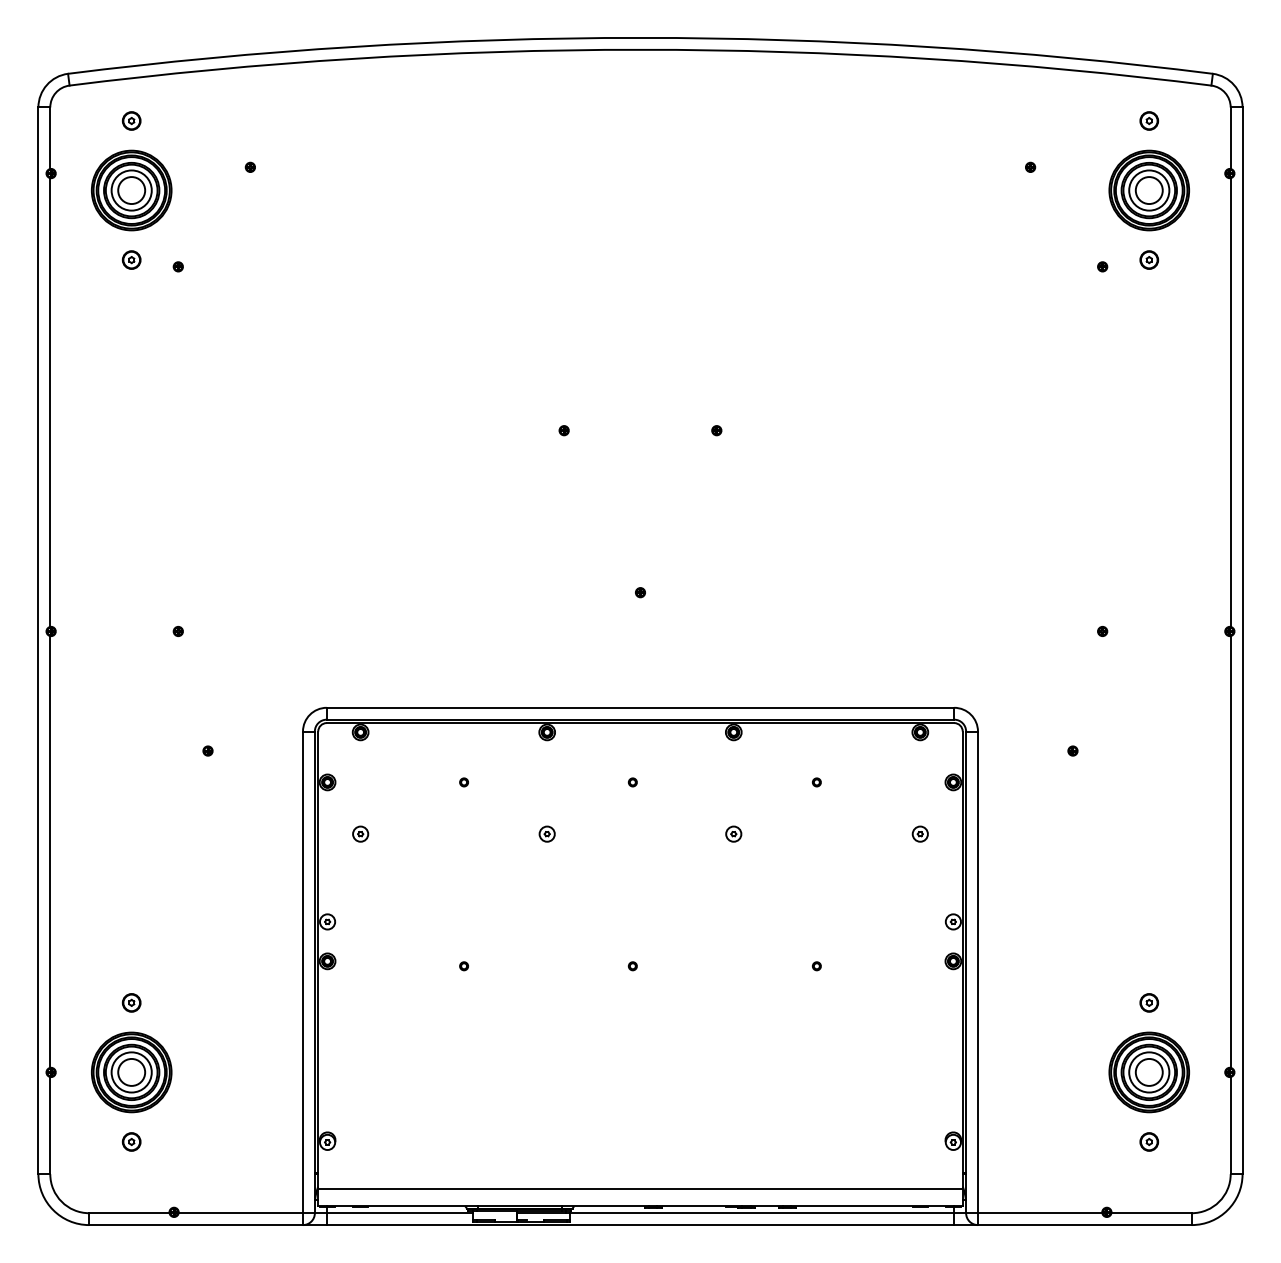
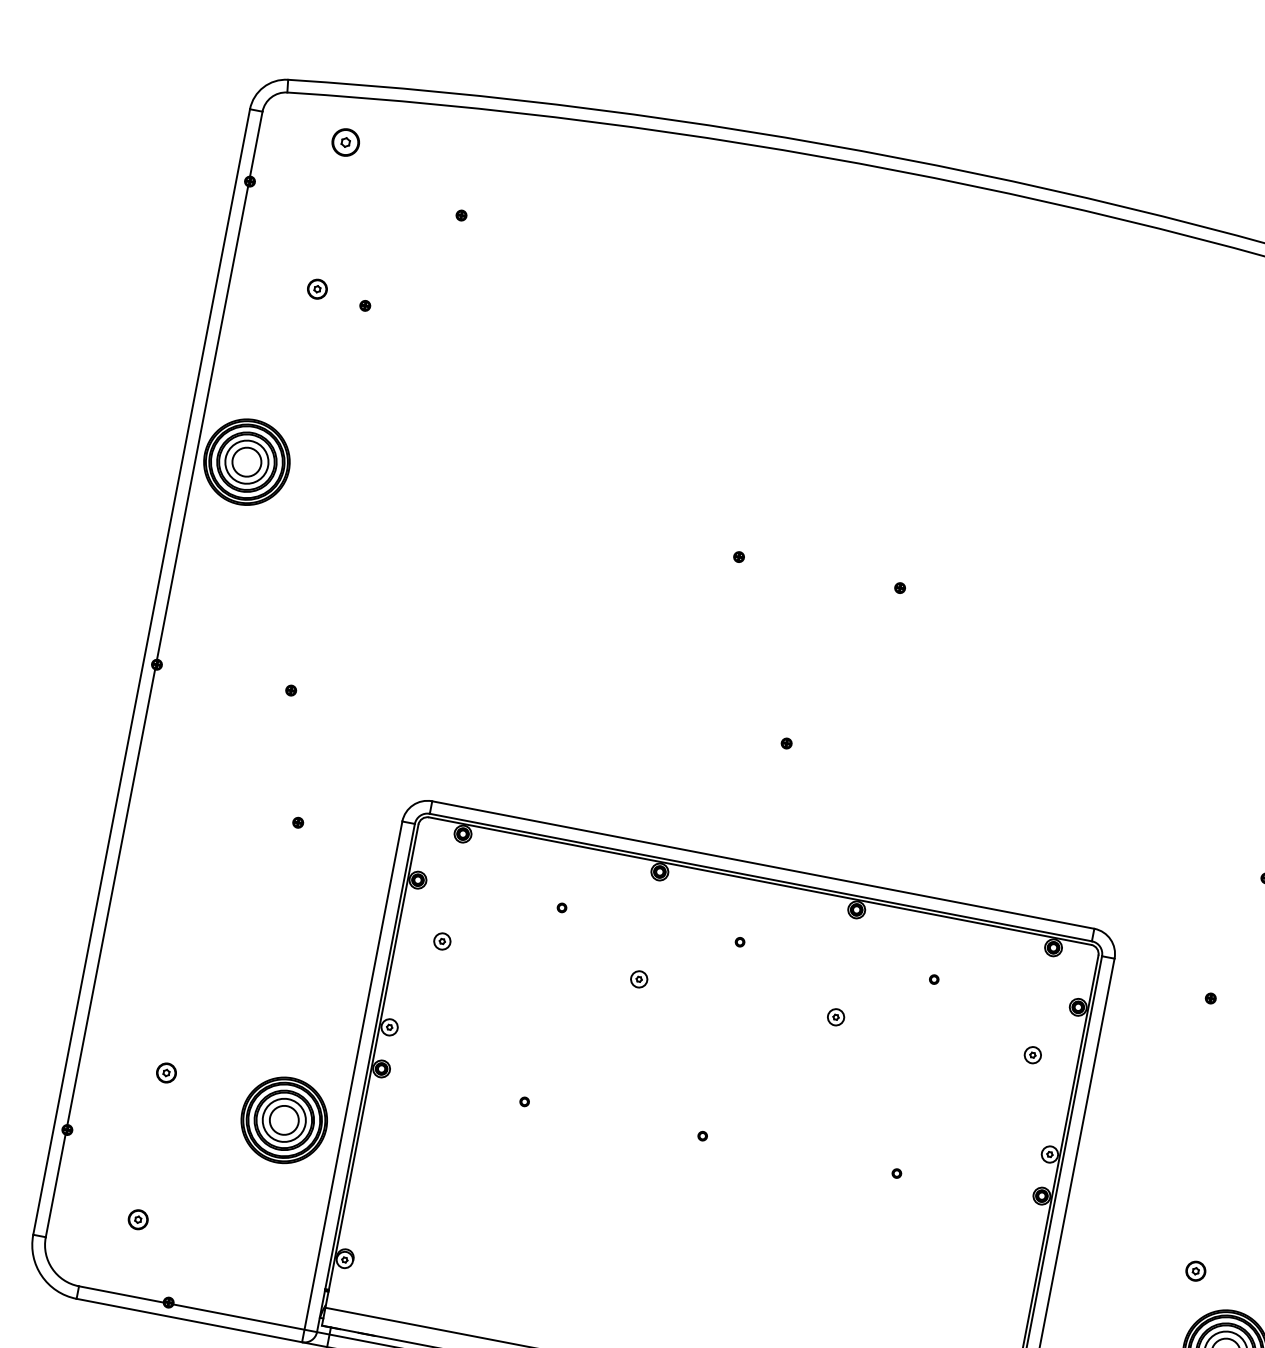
part: (131, 120) -> (345, 141), size x1.4
part: (131, 190) -> (246, 462), moved
part: (1149, 1002) -> (1196, 1270), moved
part: (131, 1072) -> (284, 1120), moved

